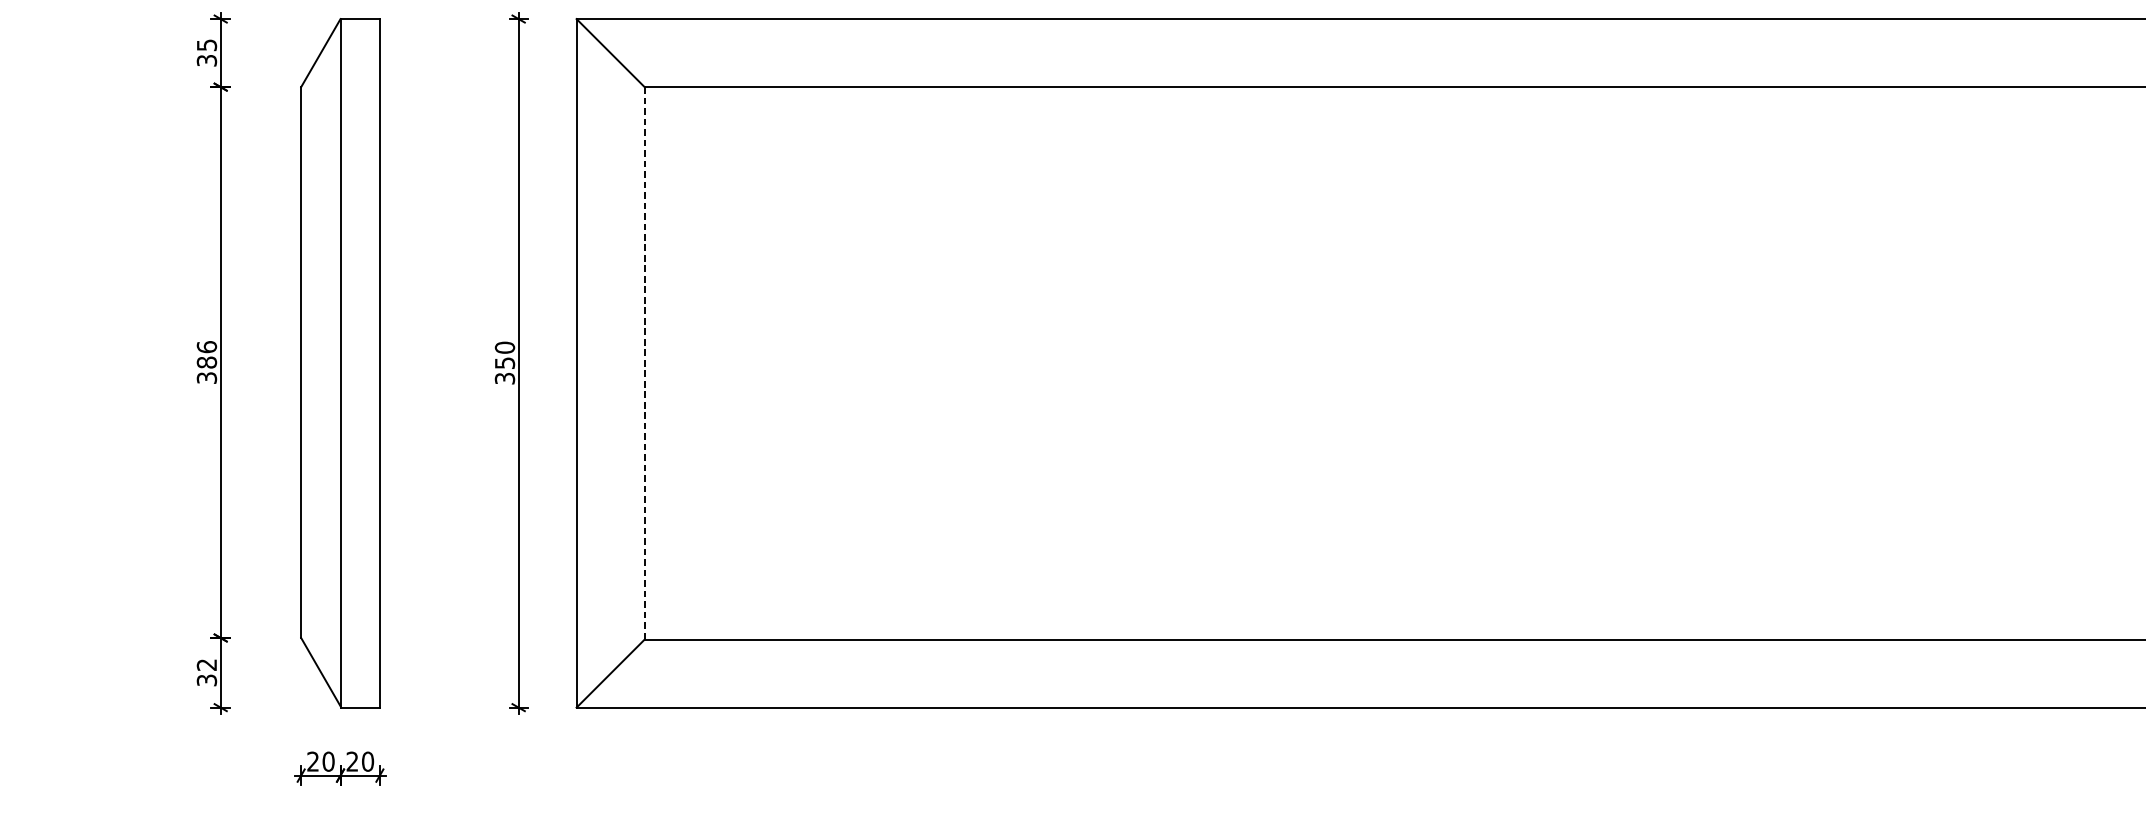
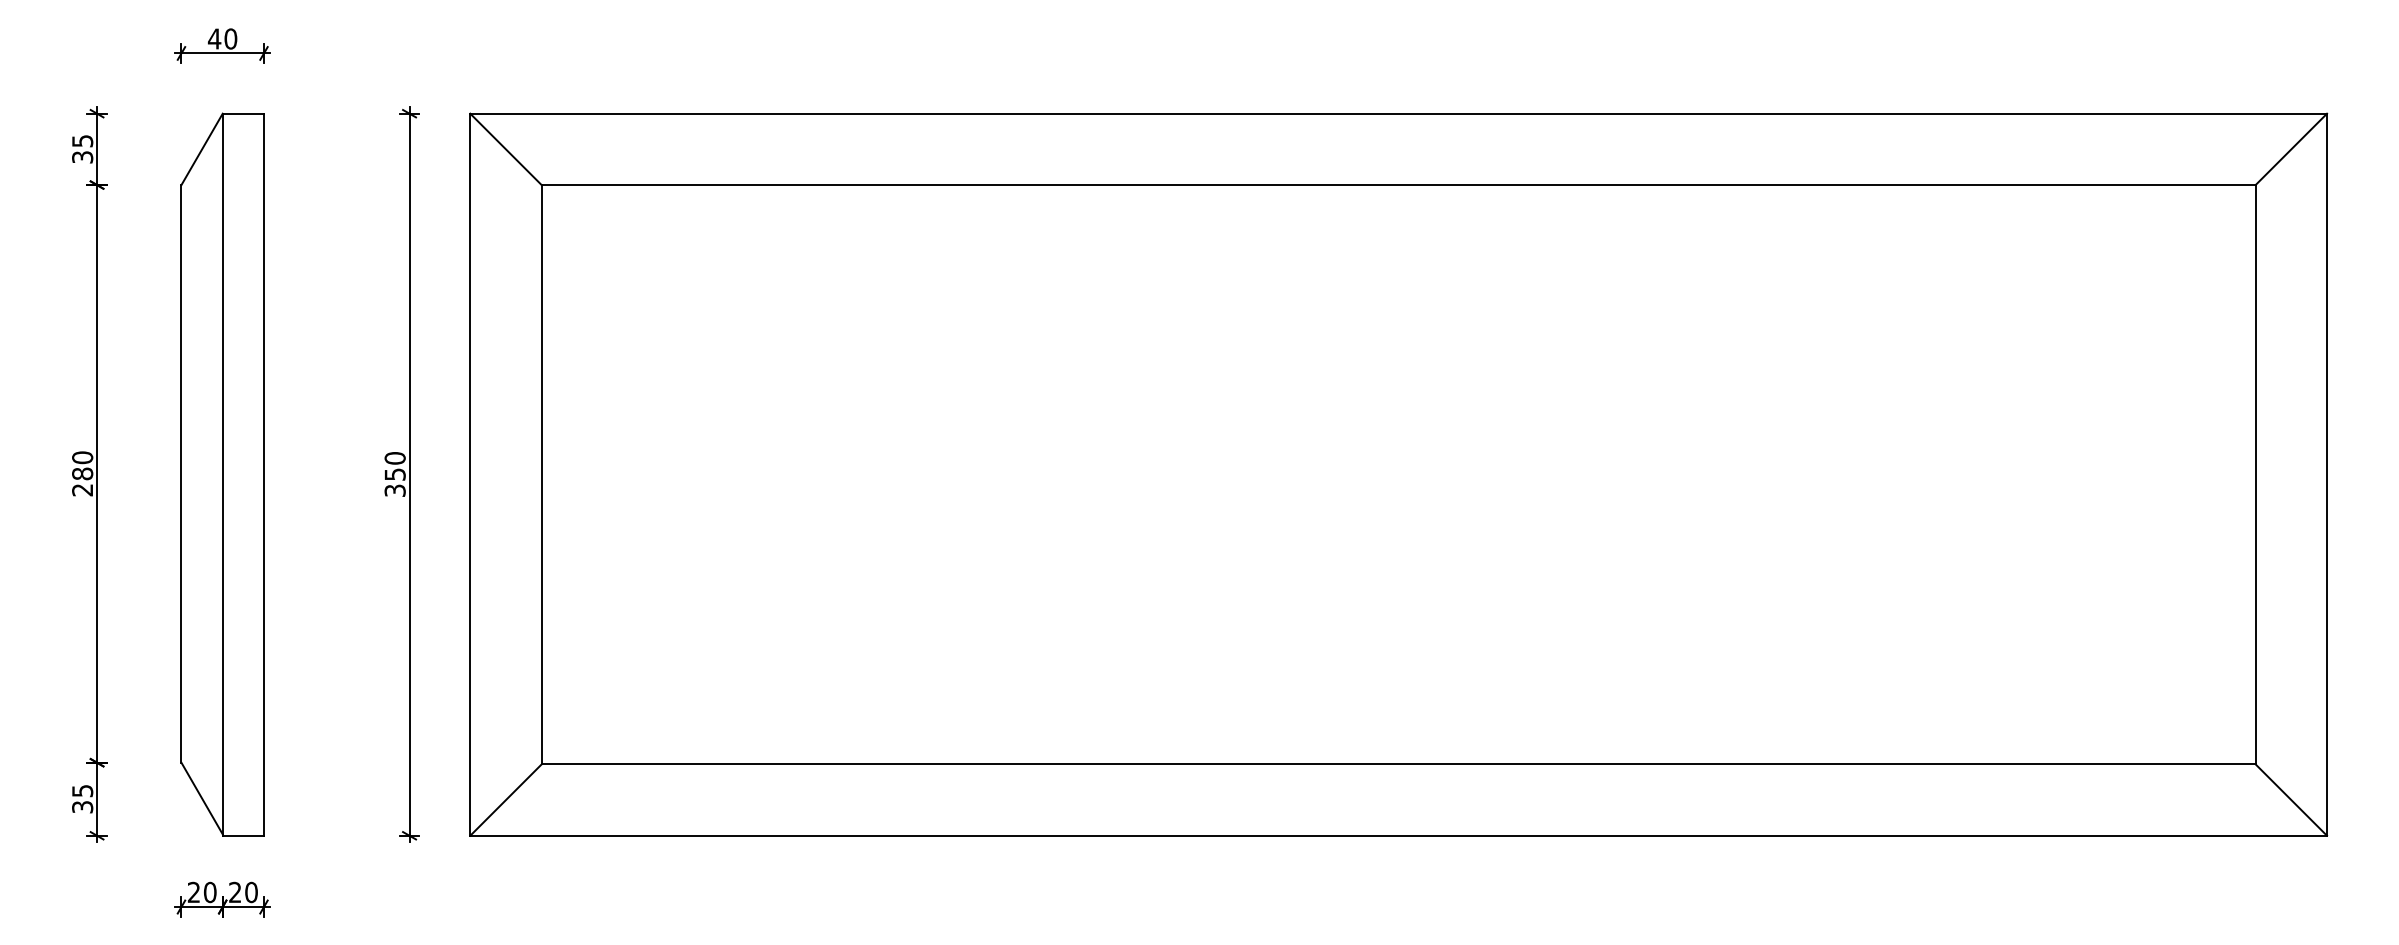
text: (206, 362) -> (82, 473), 386 -> 280
line: (644, 363) -> (541, 474), dashed -> solid
text: (206, 665) -> (82, 791), 32 -> 35

